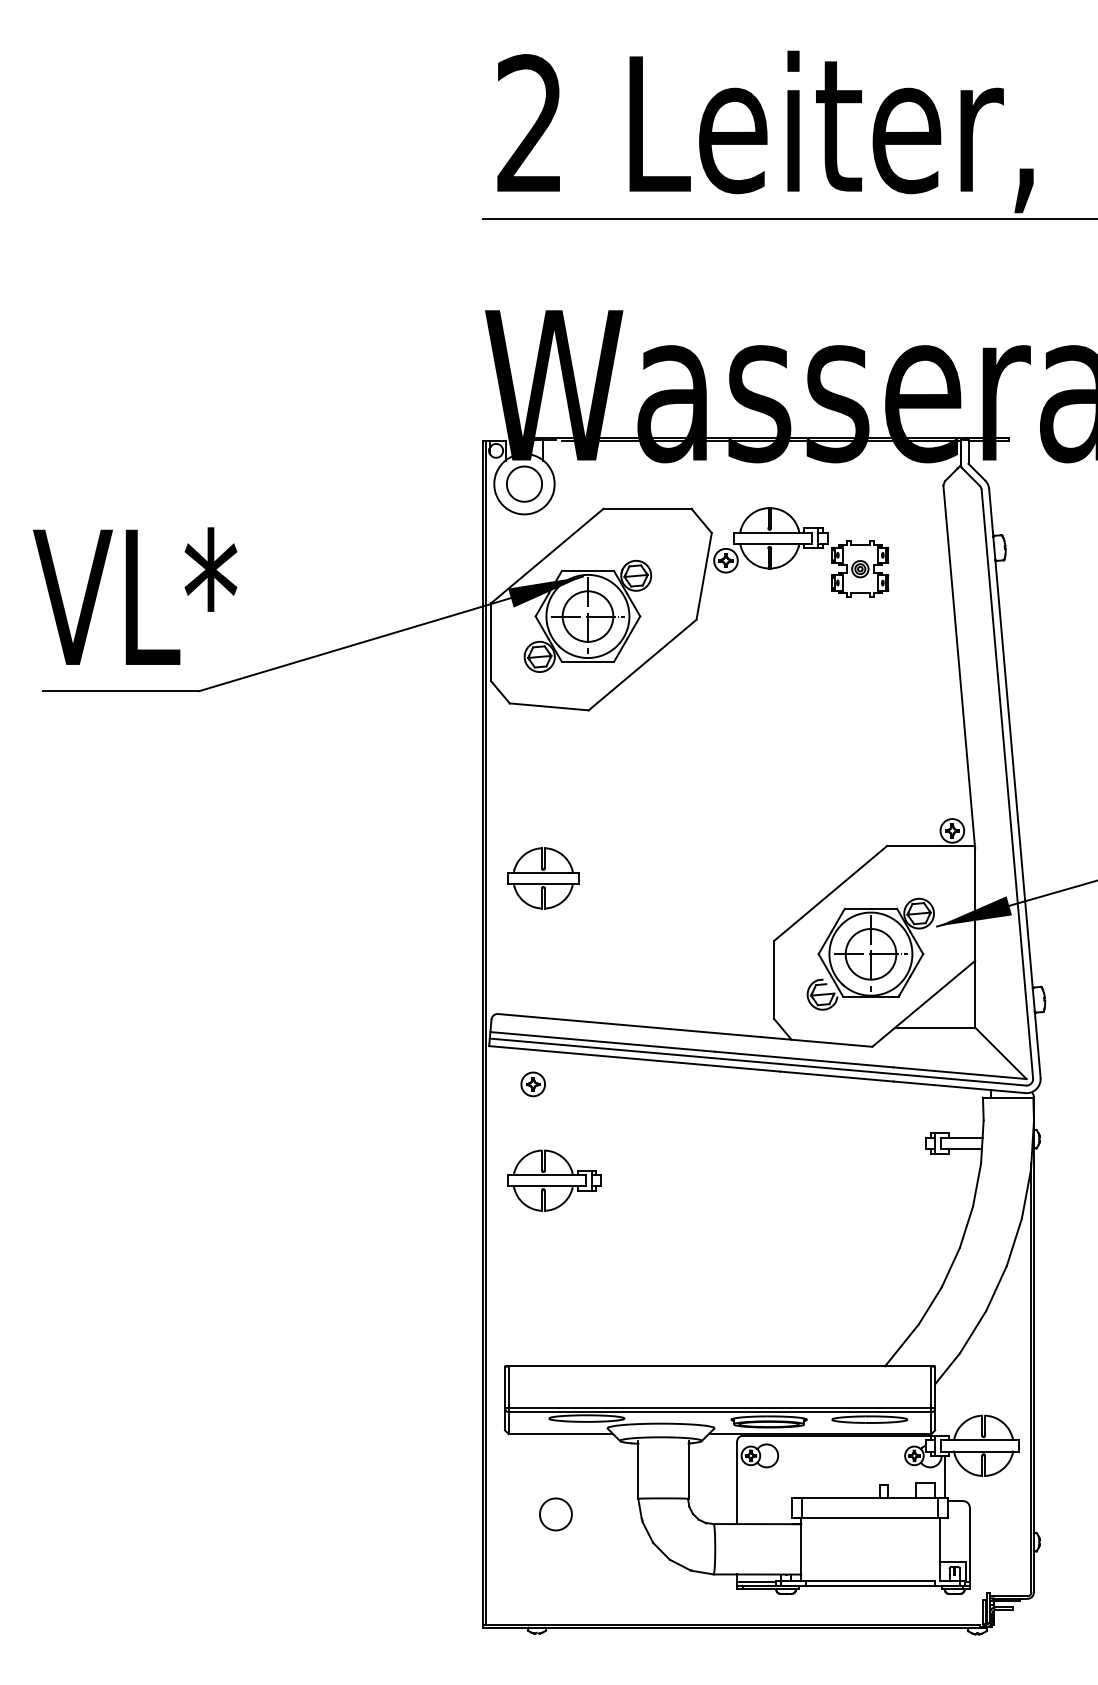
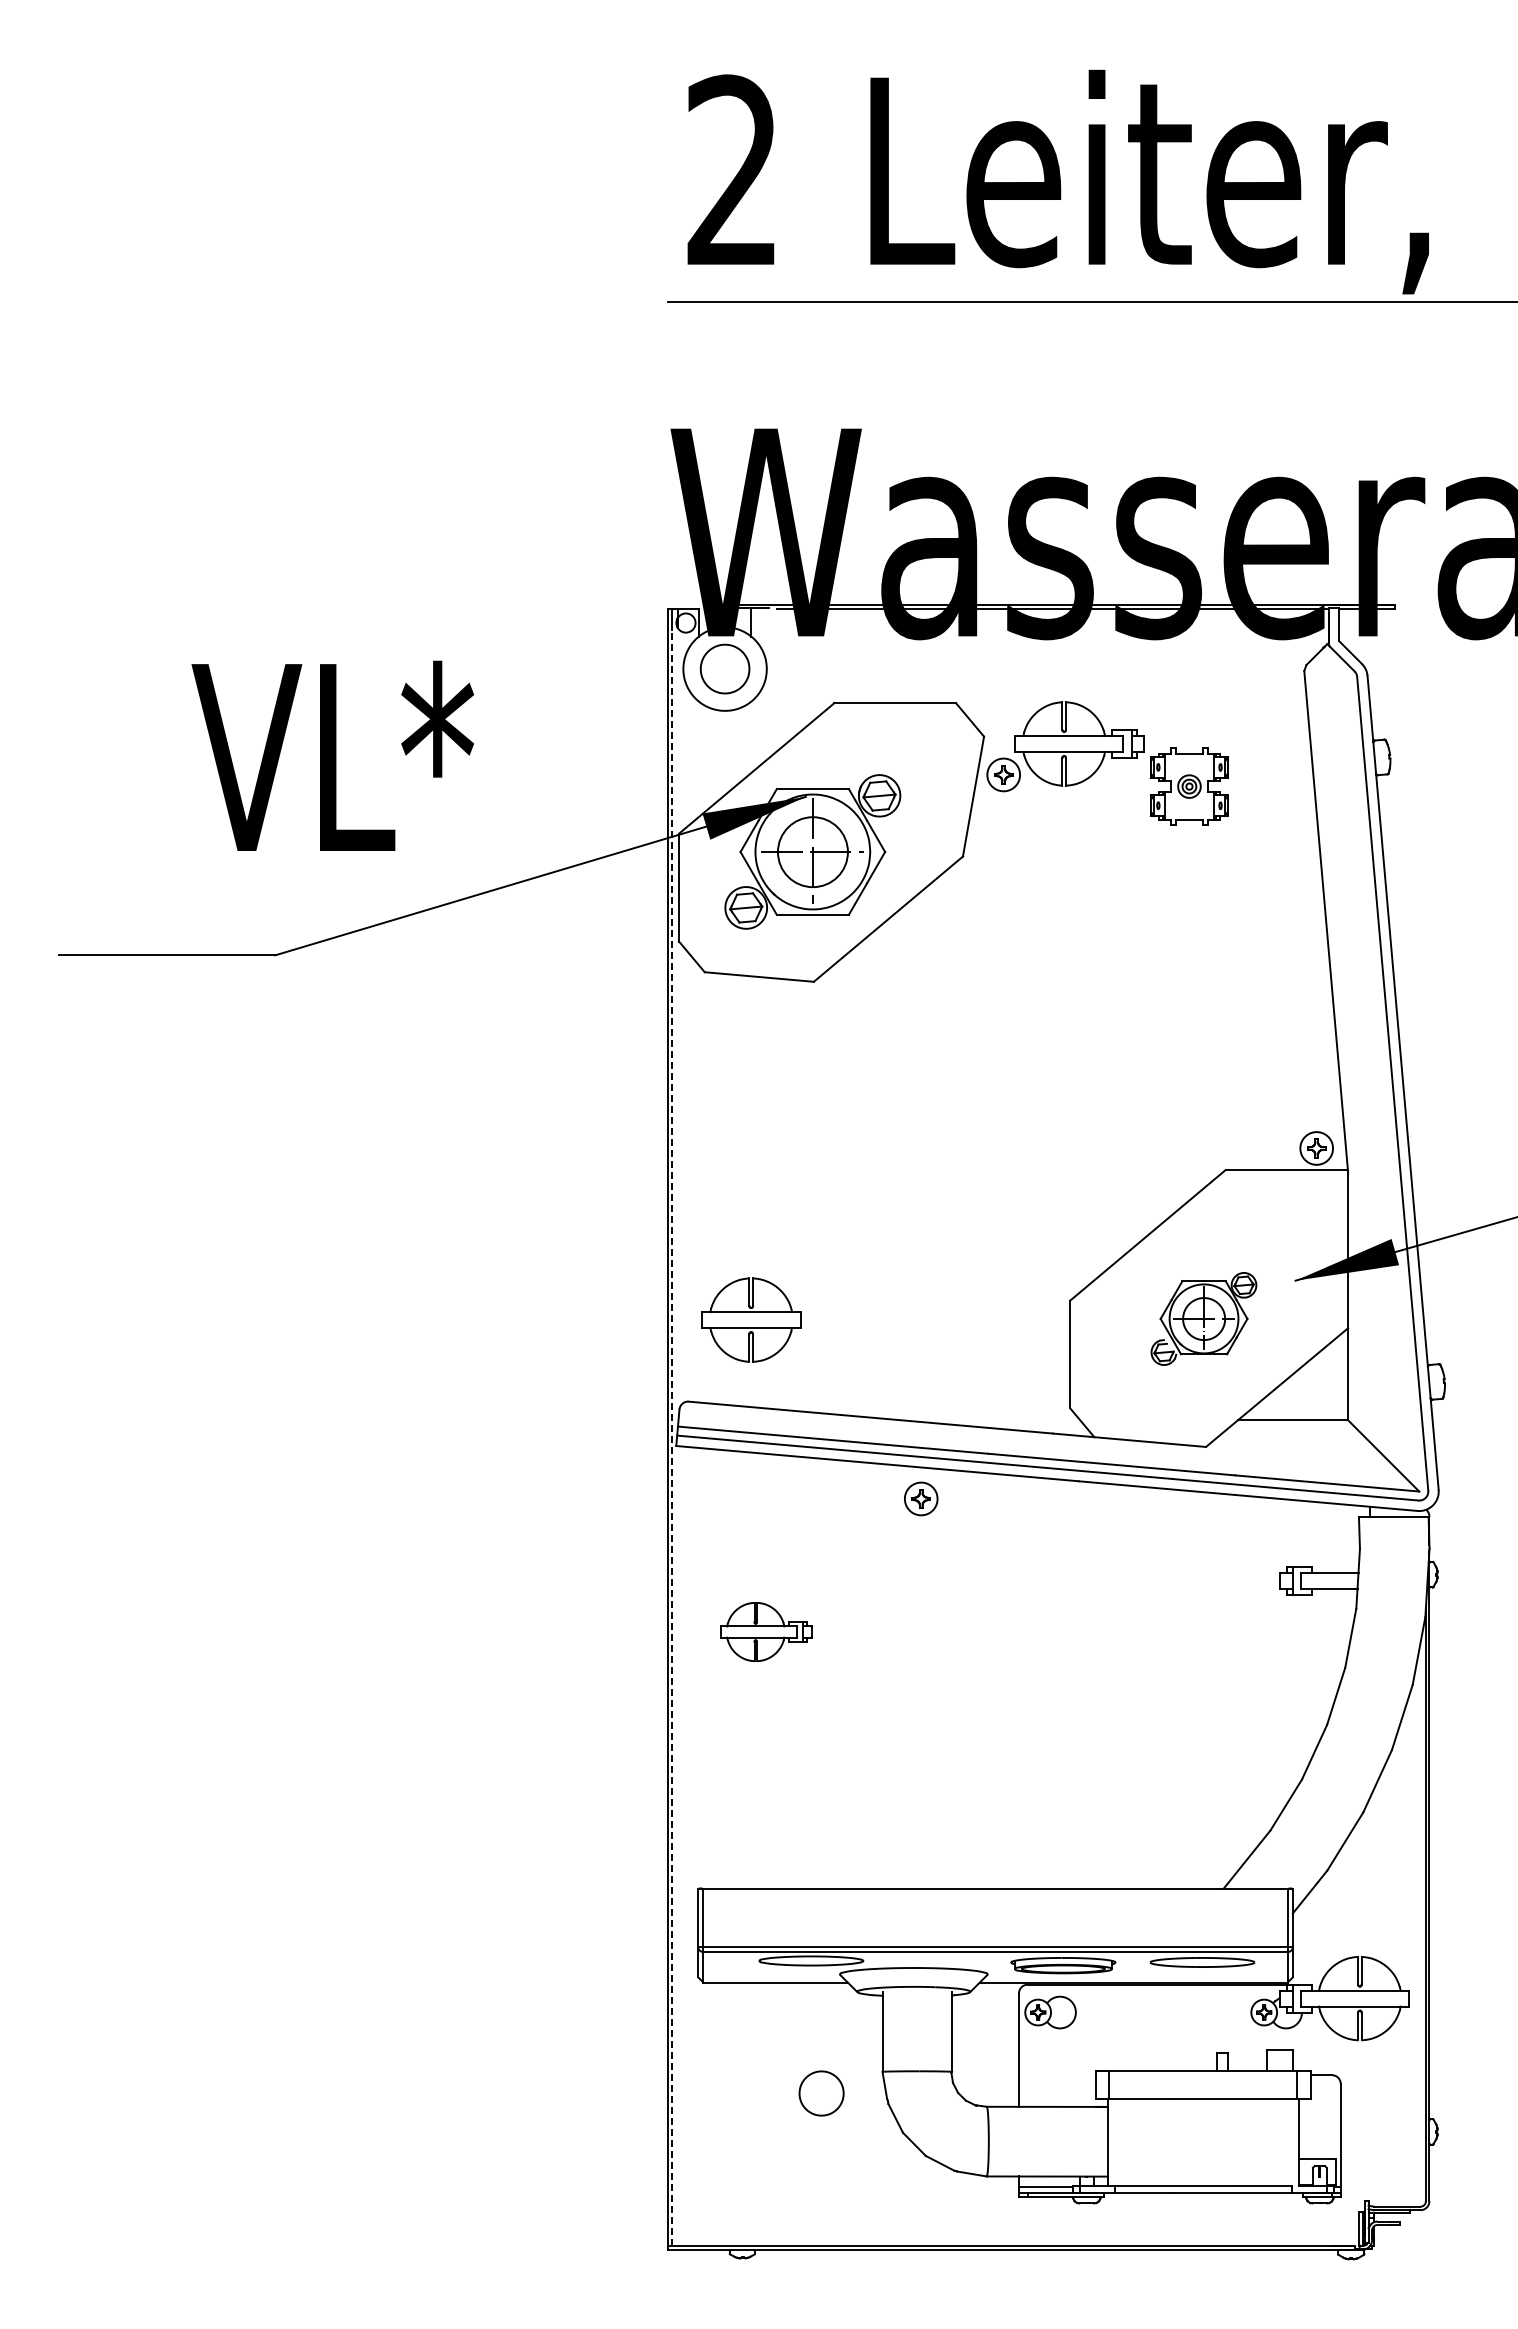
text: (134, 595) -> (332, 755), moved
part: (543, 877) -> (751, 1319), moved
part: (870, 953) -> (1203, 1318), size x0.6
line: (486, 1039) -> (672, 1437), solid -> dashed
part: (533, 1084) -> (921, 1498), moved
part: (554, 1180) -> (766, 1631), size x0.7
line: (944, 1476) -> (1305, 2041), removed
part: (555, 1514) -> (821, 2093), moved

